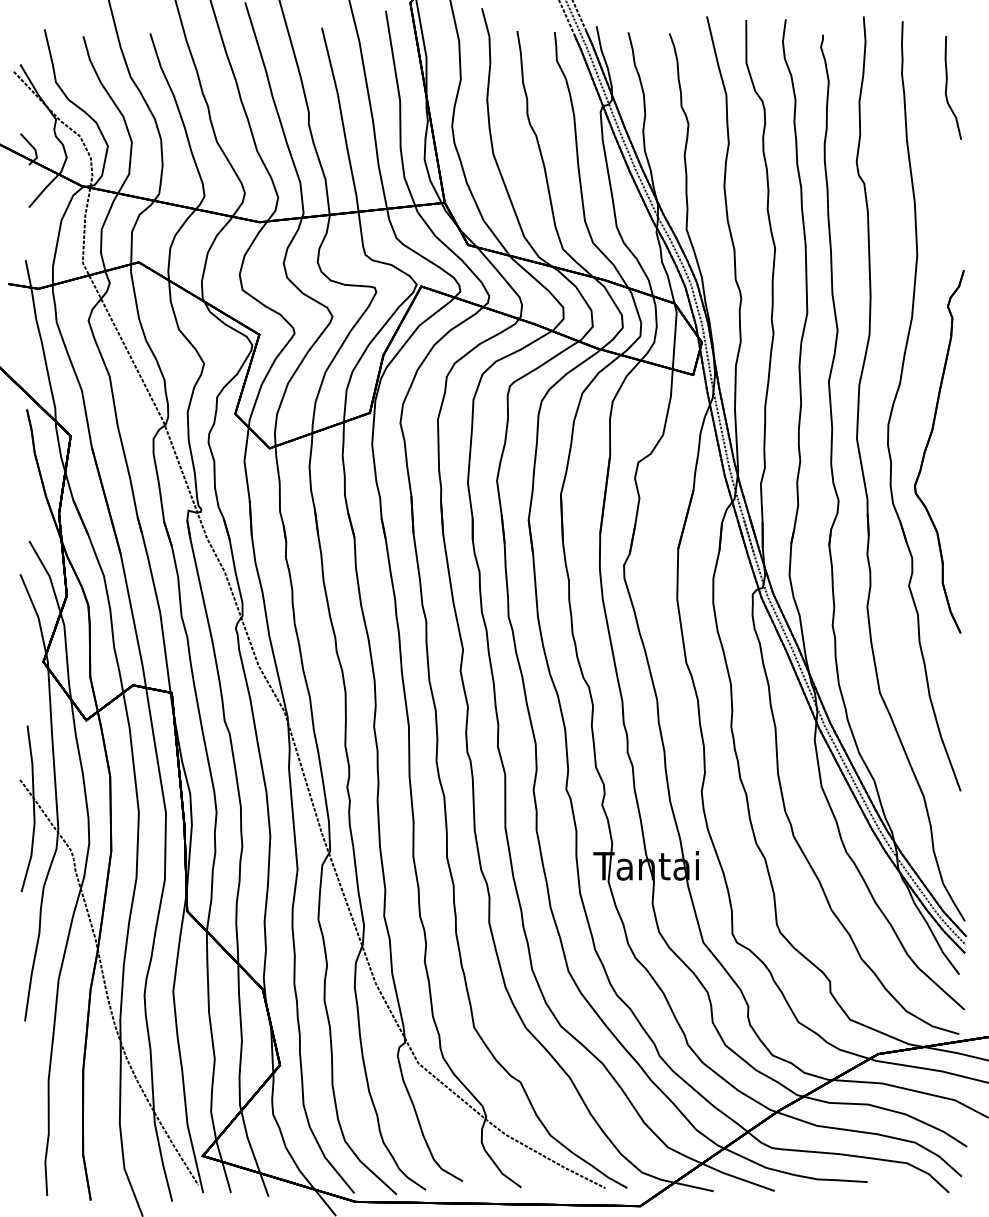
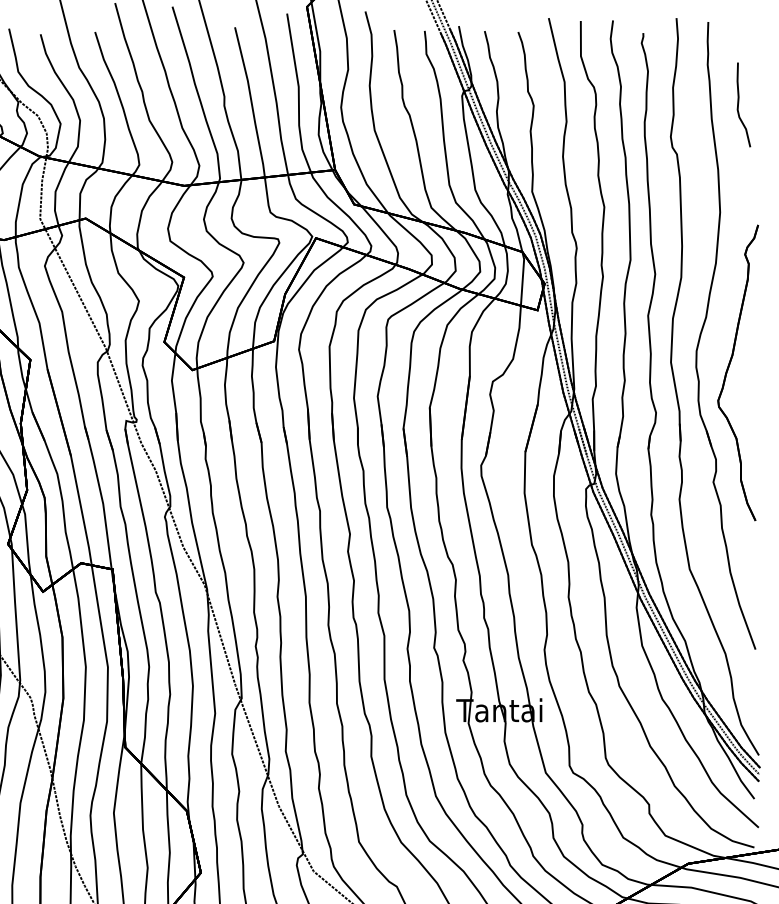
curve: (947, 87) -> (739, 104), moved

